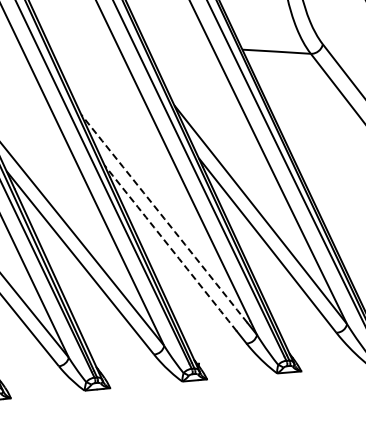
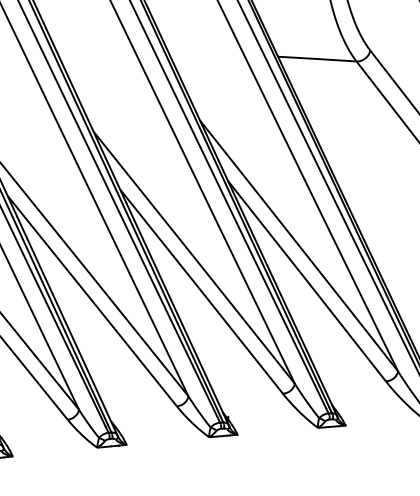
arc: (164, 218) -> (188, 250), dashed -> solid
arc: (170, 248) -> (195, 284), dashed -> solid

